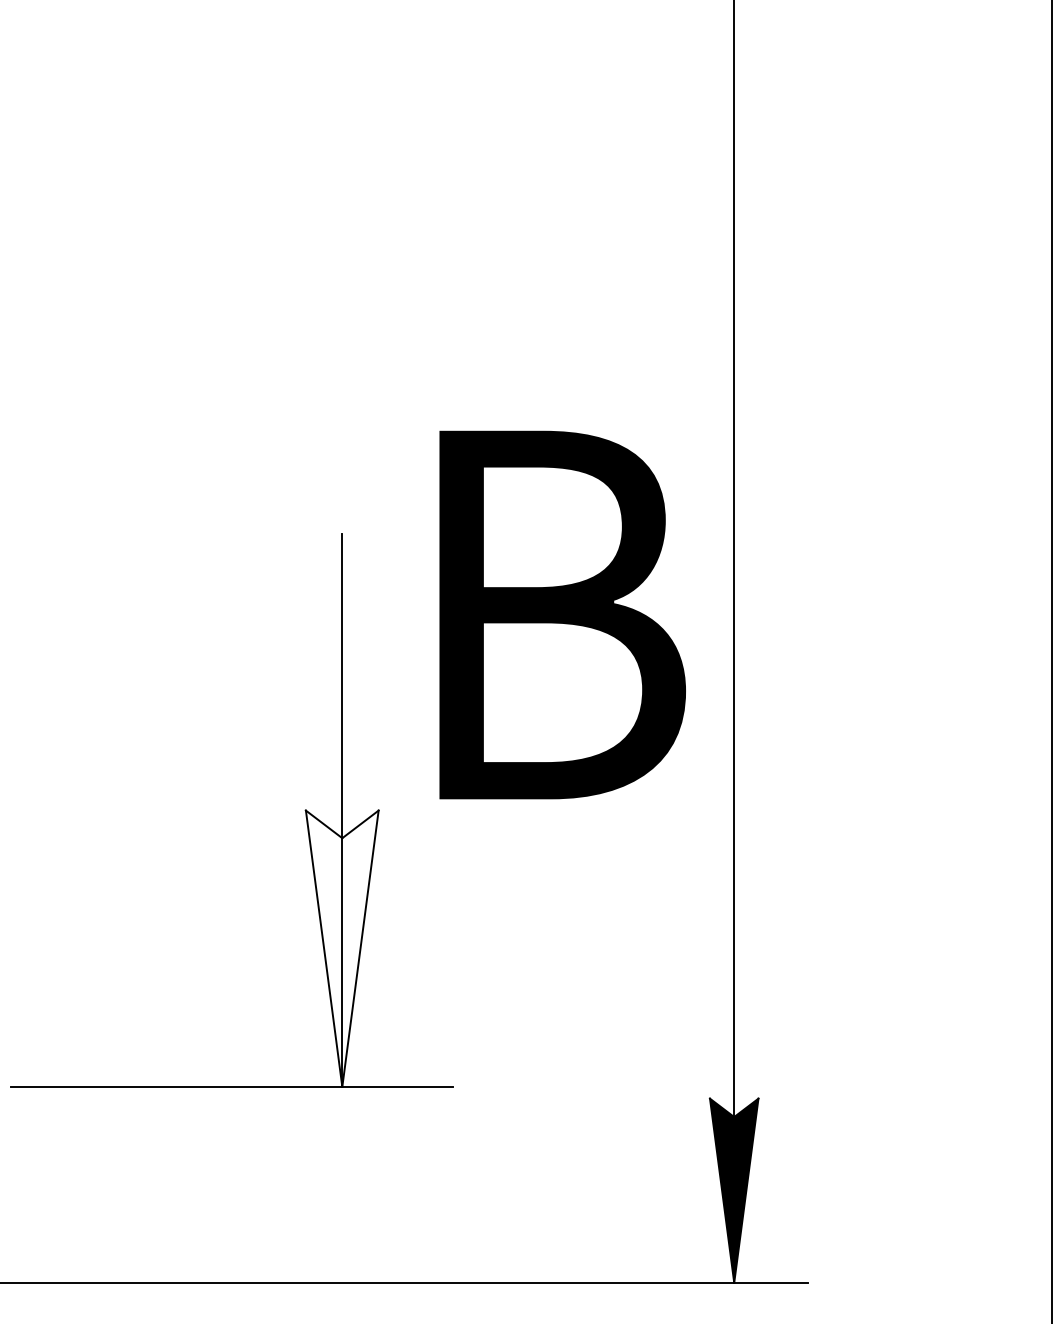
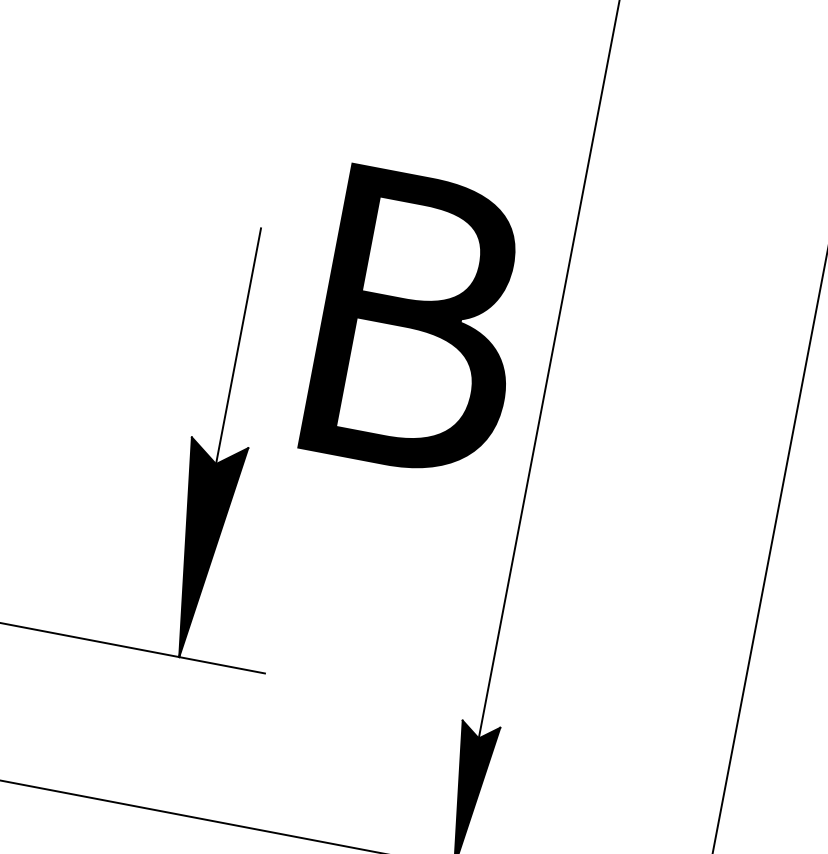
fill: (341, 948) -> (199, 549), added

